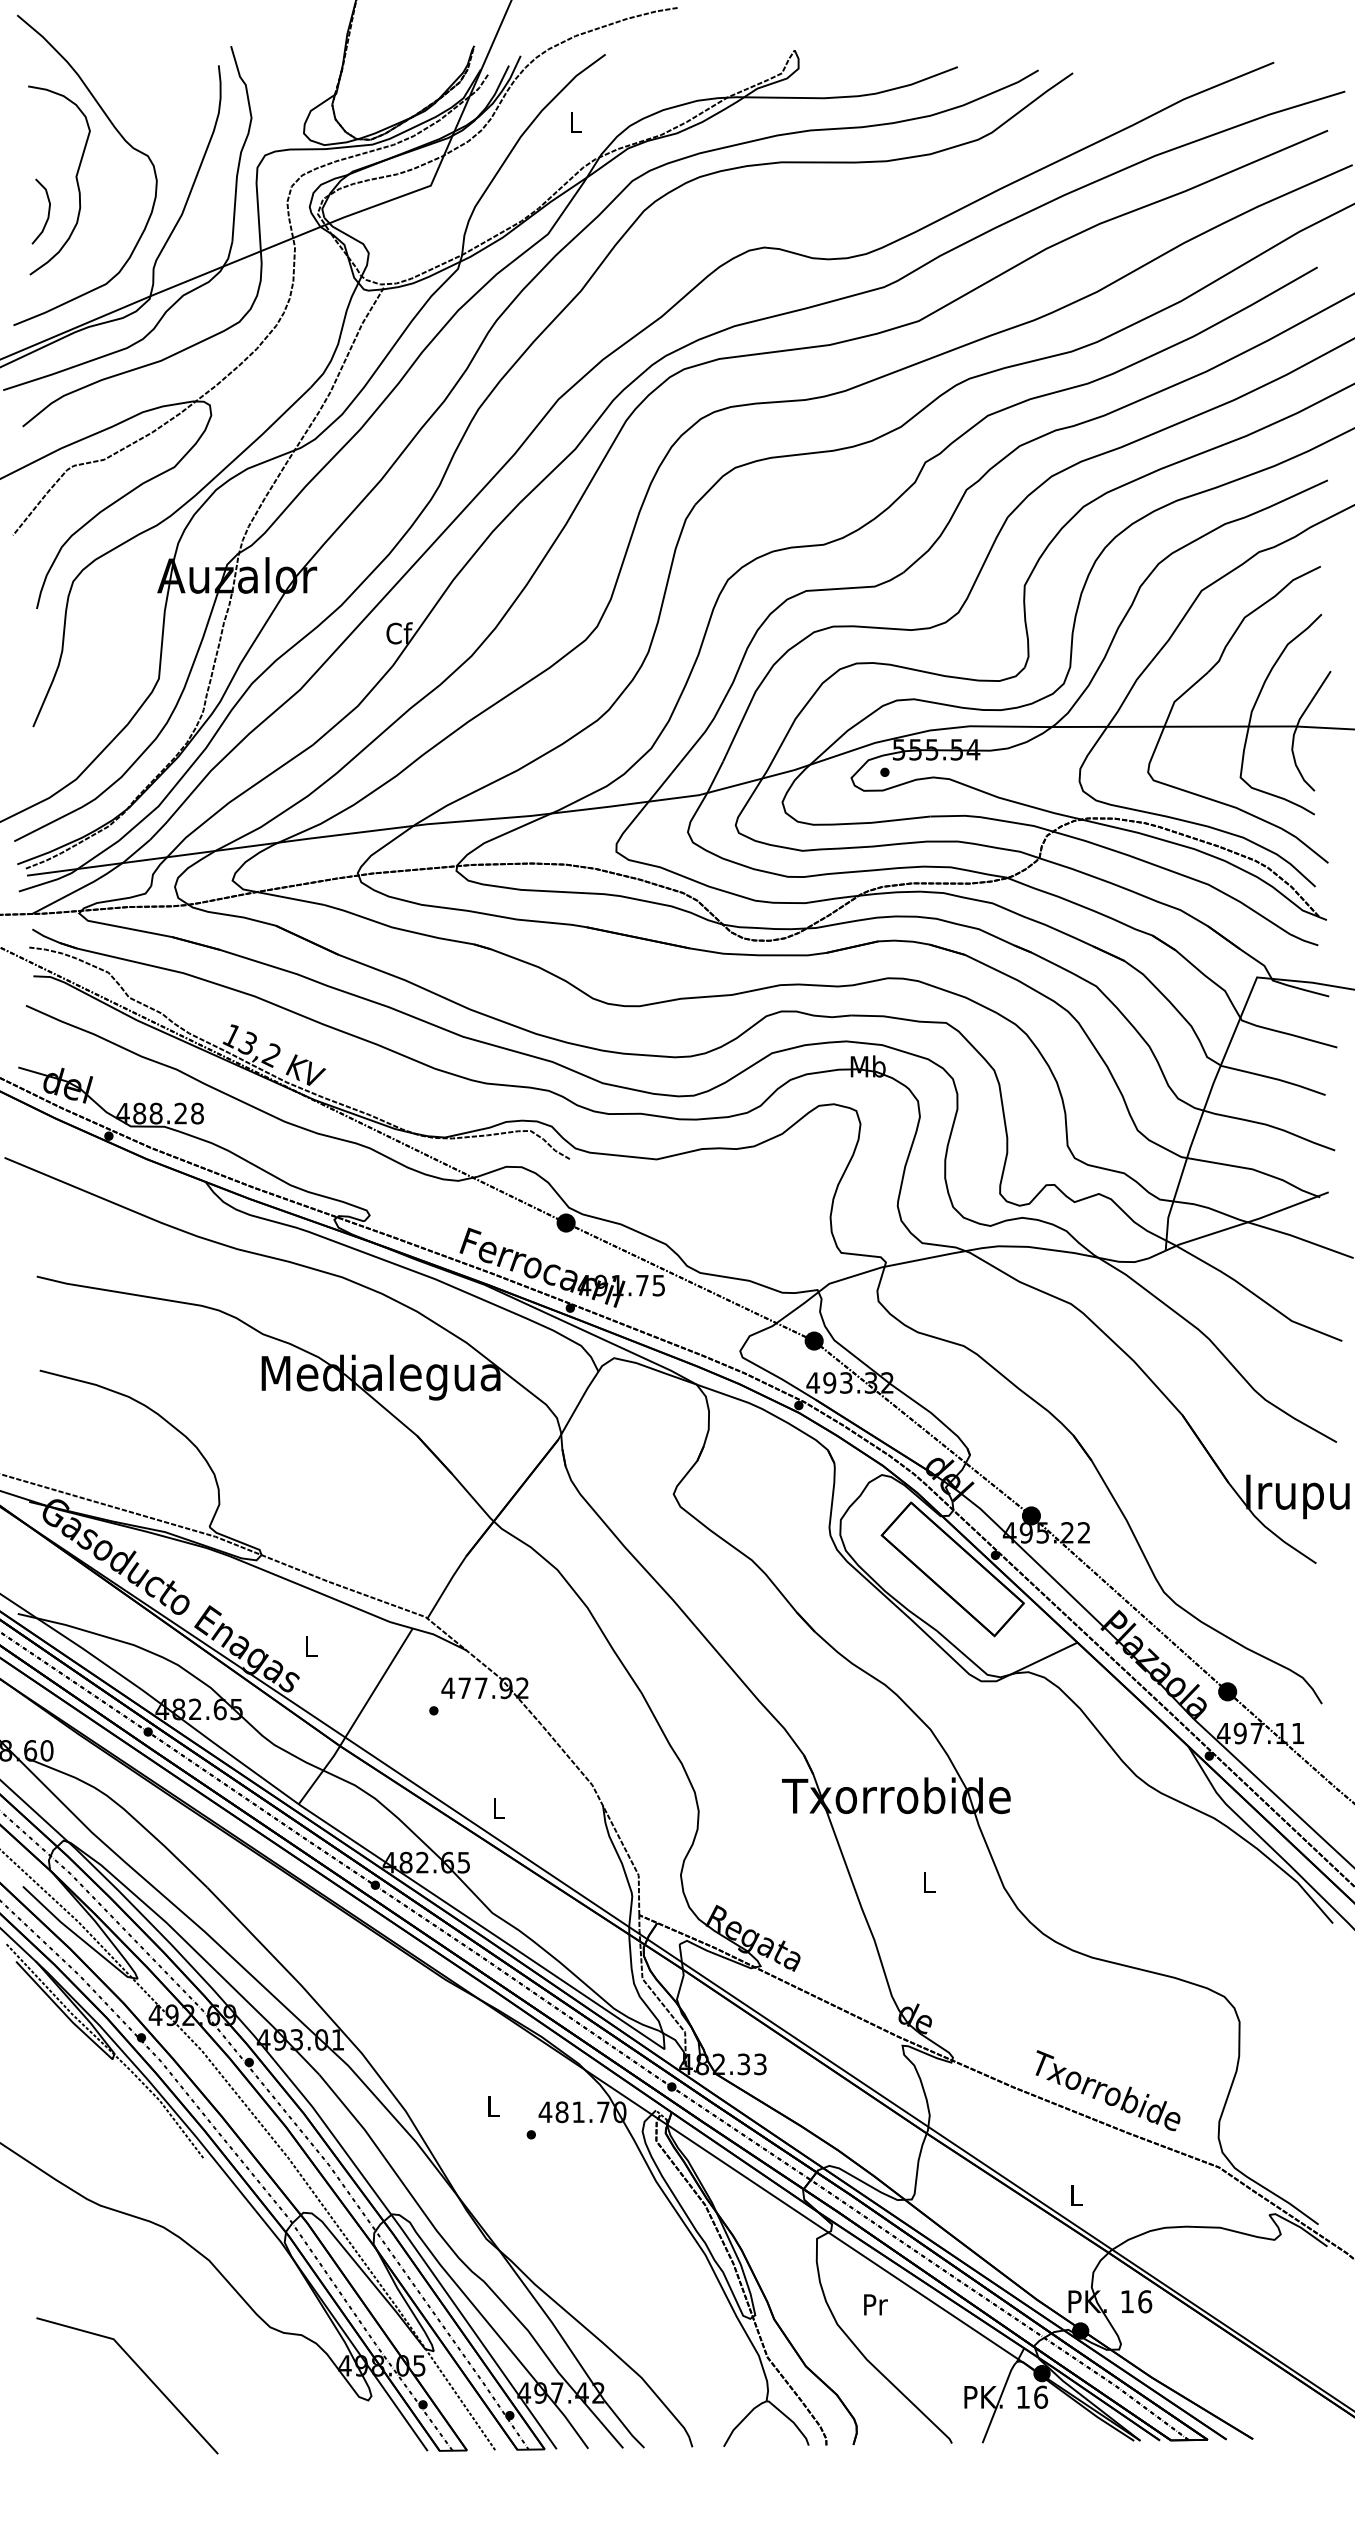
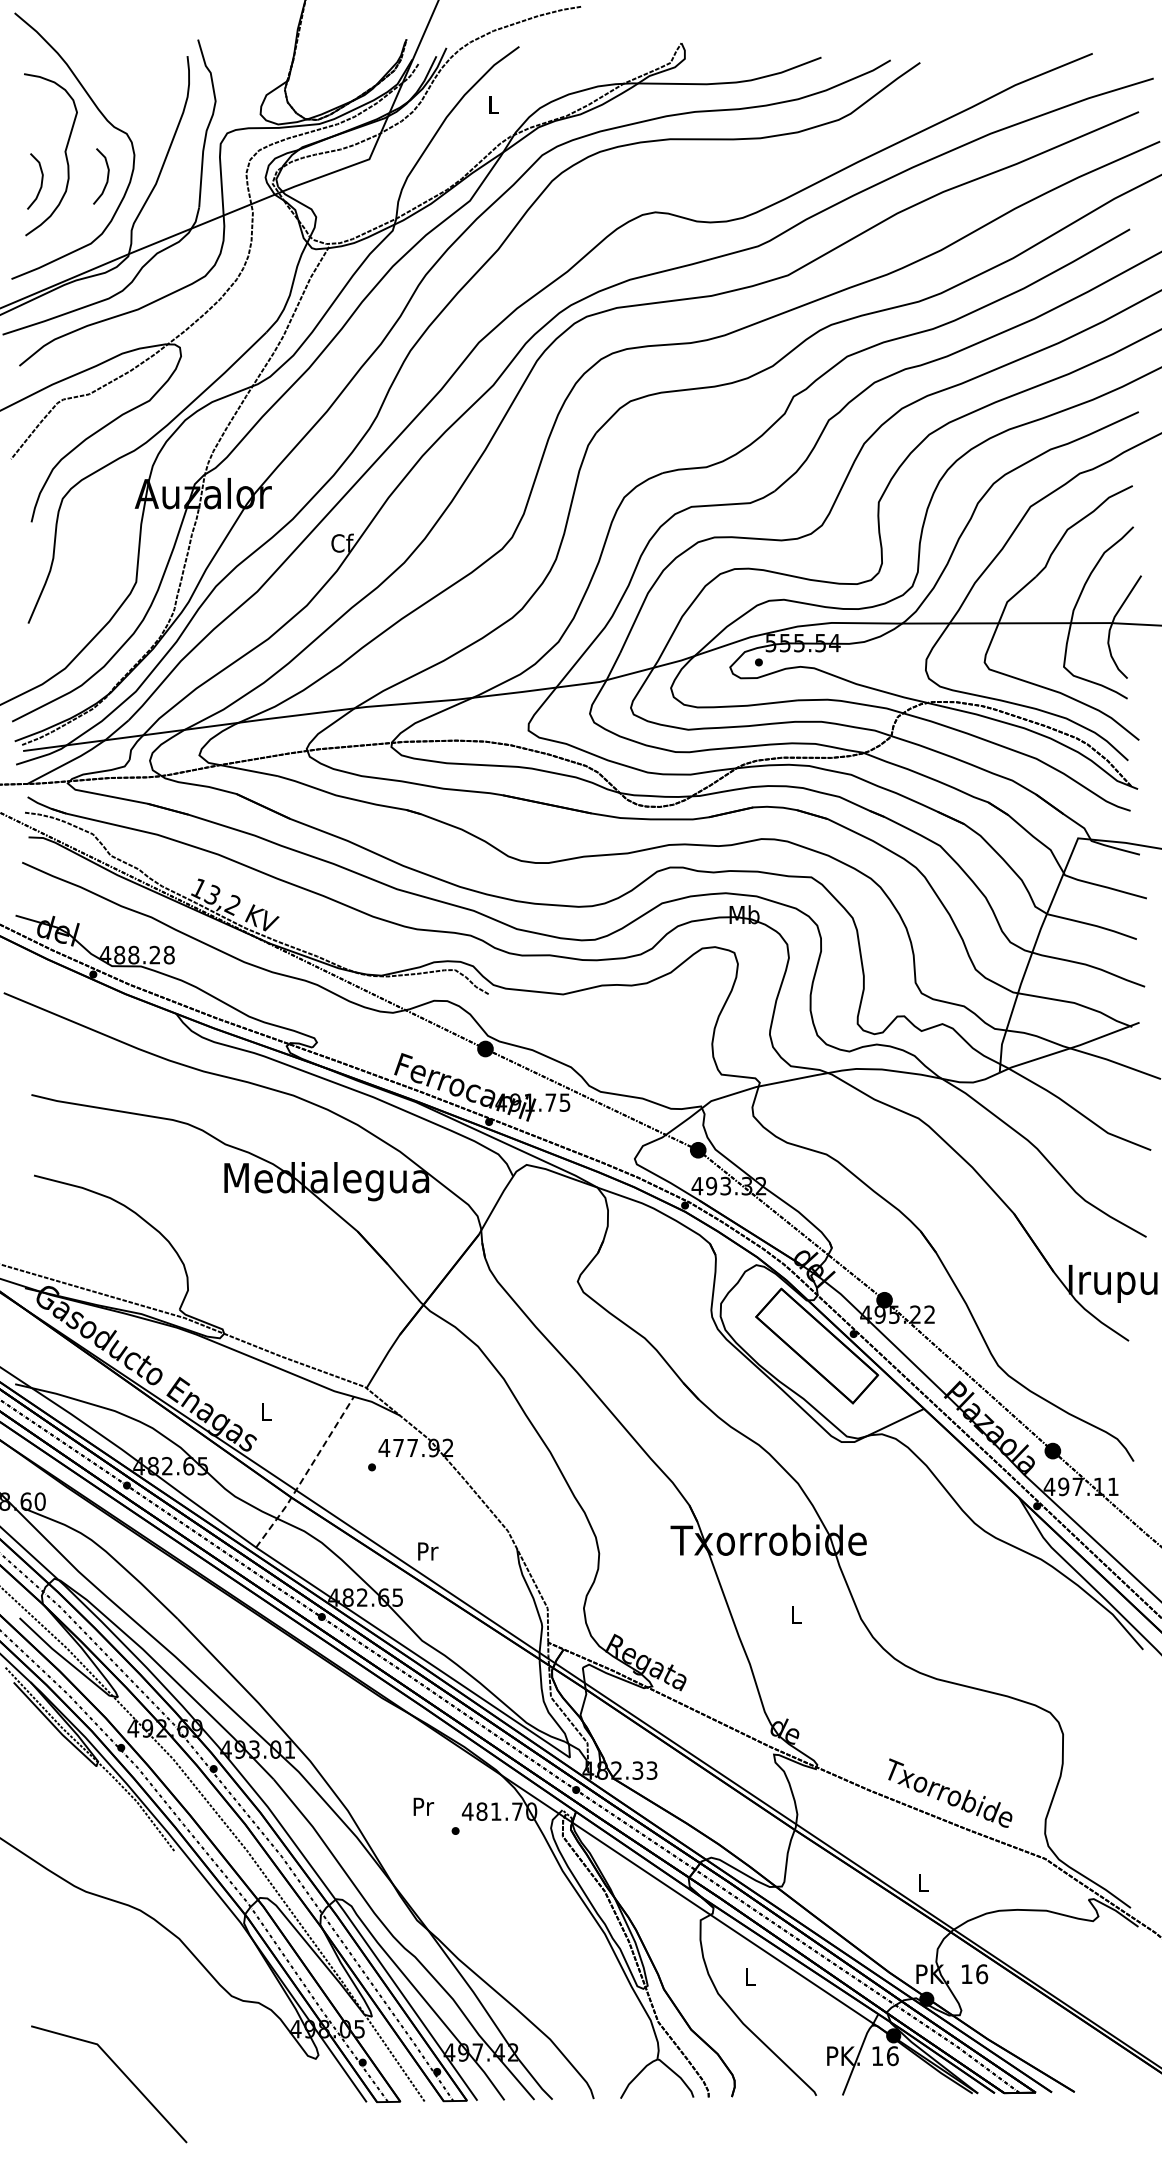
curve: (124, 209) -> (106, 179), added
line: (357, 1717) -> (306, 1473), solid -> dashed
text: (499, 1808) -> (428, 1551), L -> Pr
text: (493, 2106) -> (423, 1806), L -> Pr
text: (876, 2304) -> (751, 1976), Pr -> L
line: (141, 2372) -> (121, 2072), moved

